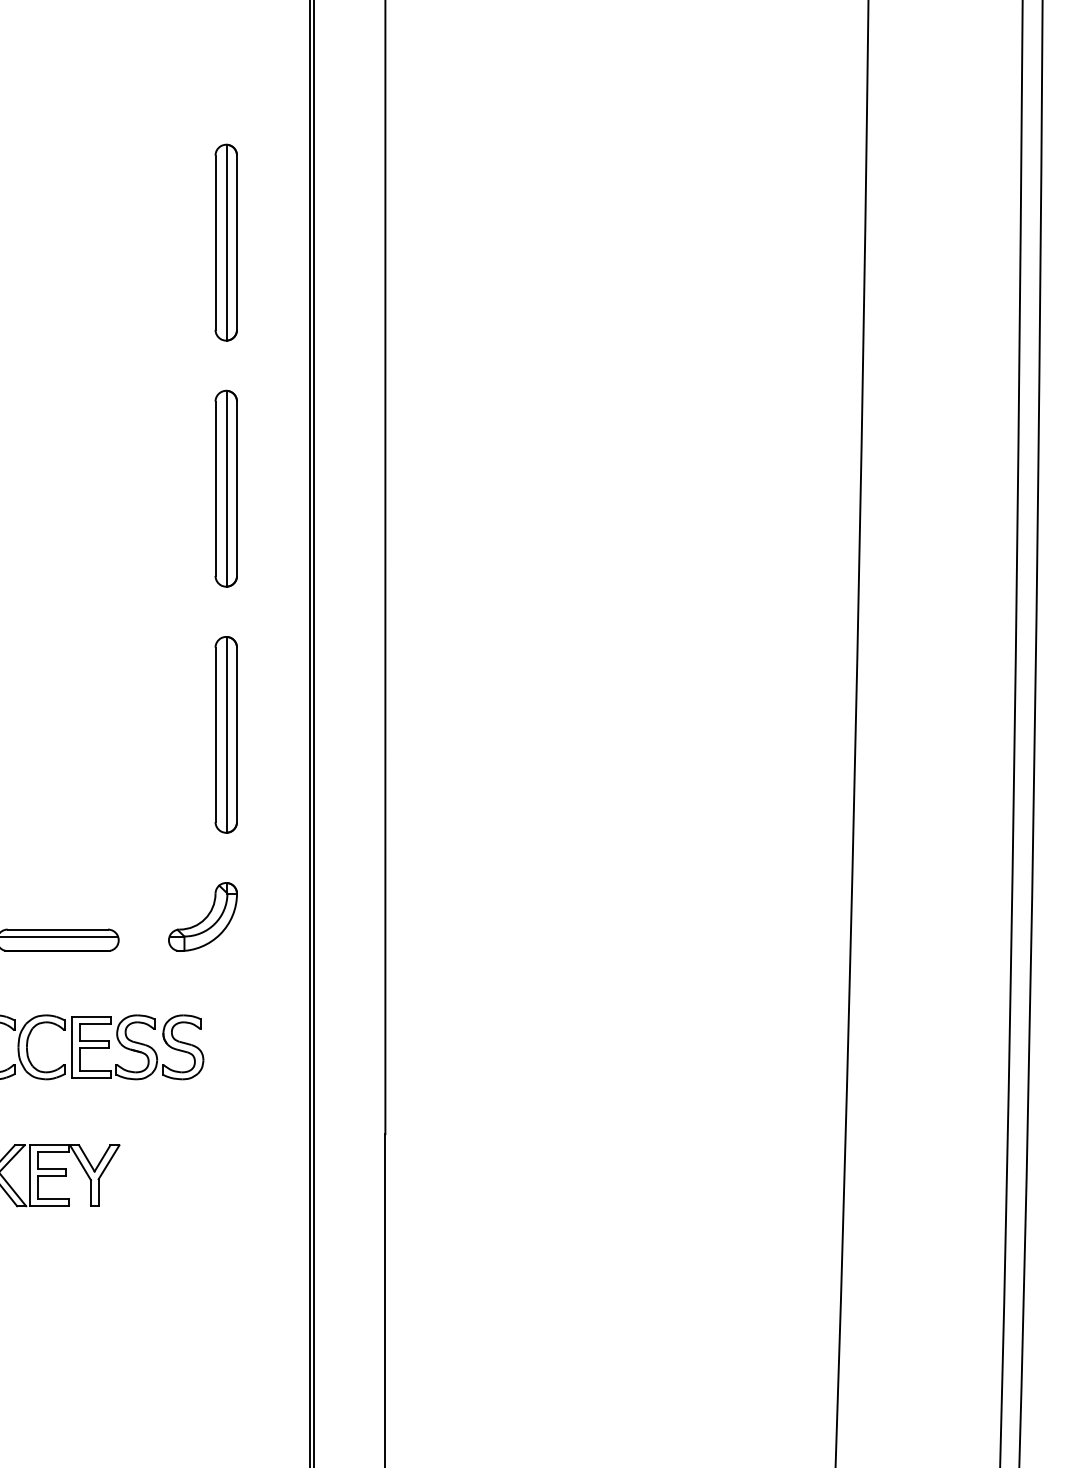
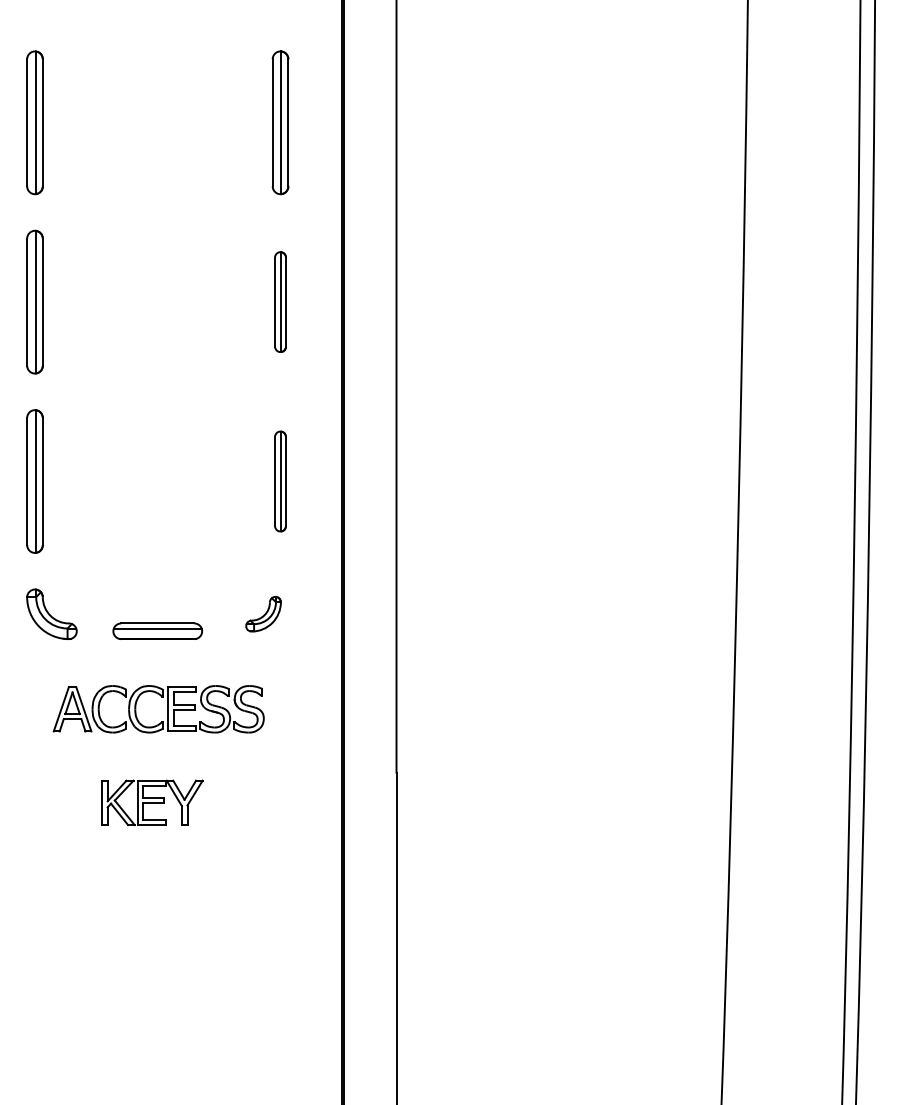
part: (226, 487) -> (280, 301), size x0.7
part: (226, 734) -> (280, 481), size x0.7
part: (202, 915) -> (263, 613), size x0.7

